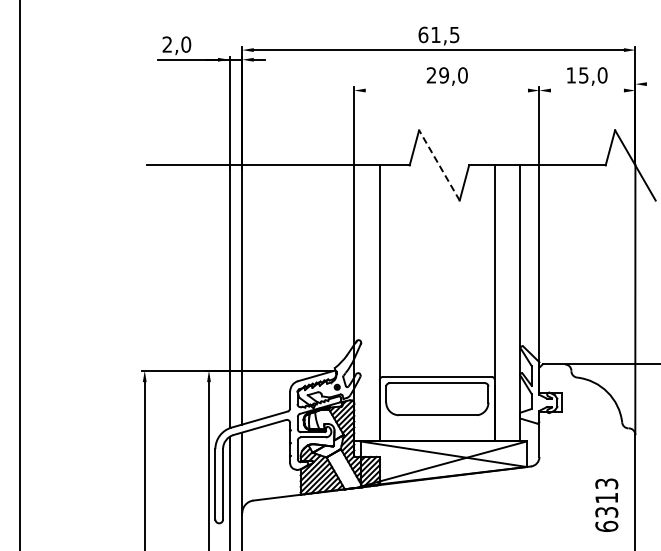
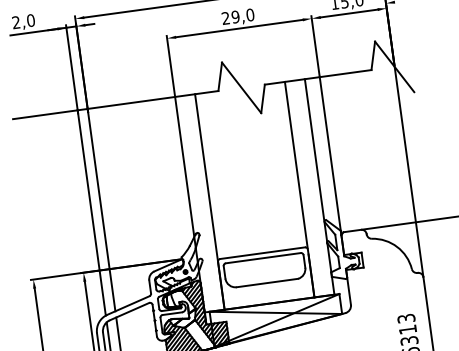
line: (446, 90) -> (239, 28), added
line: (586, 90) -> (348, 13), added
line: (439, 165) -> (241, 87), dashed -> solid

